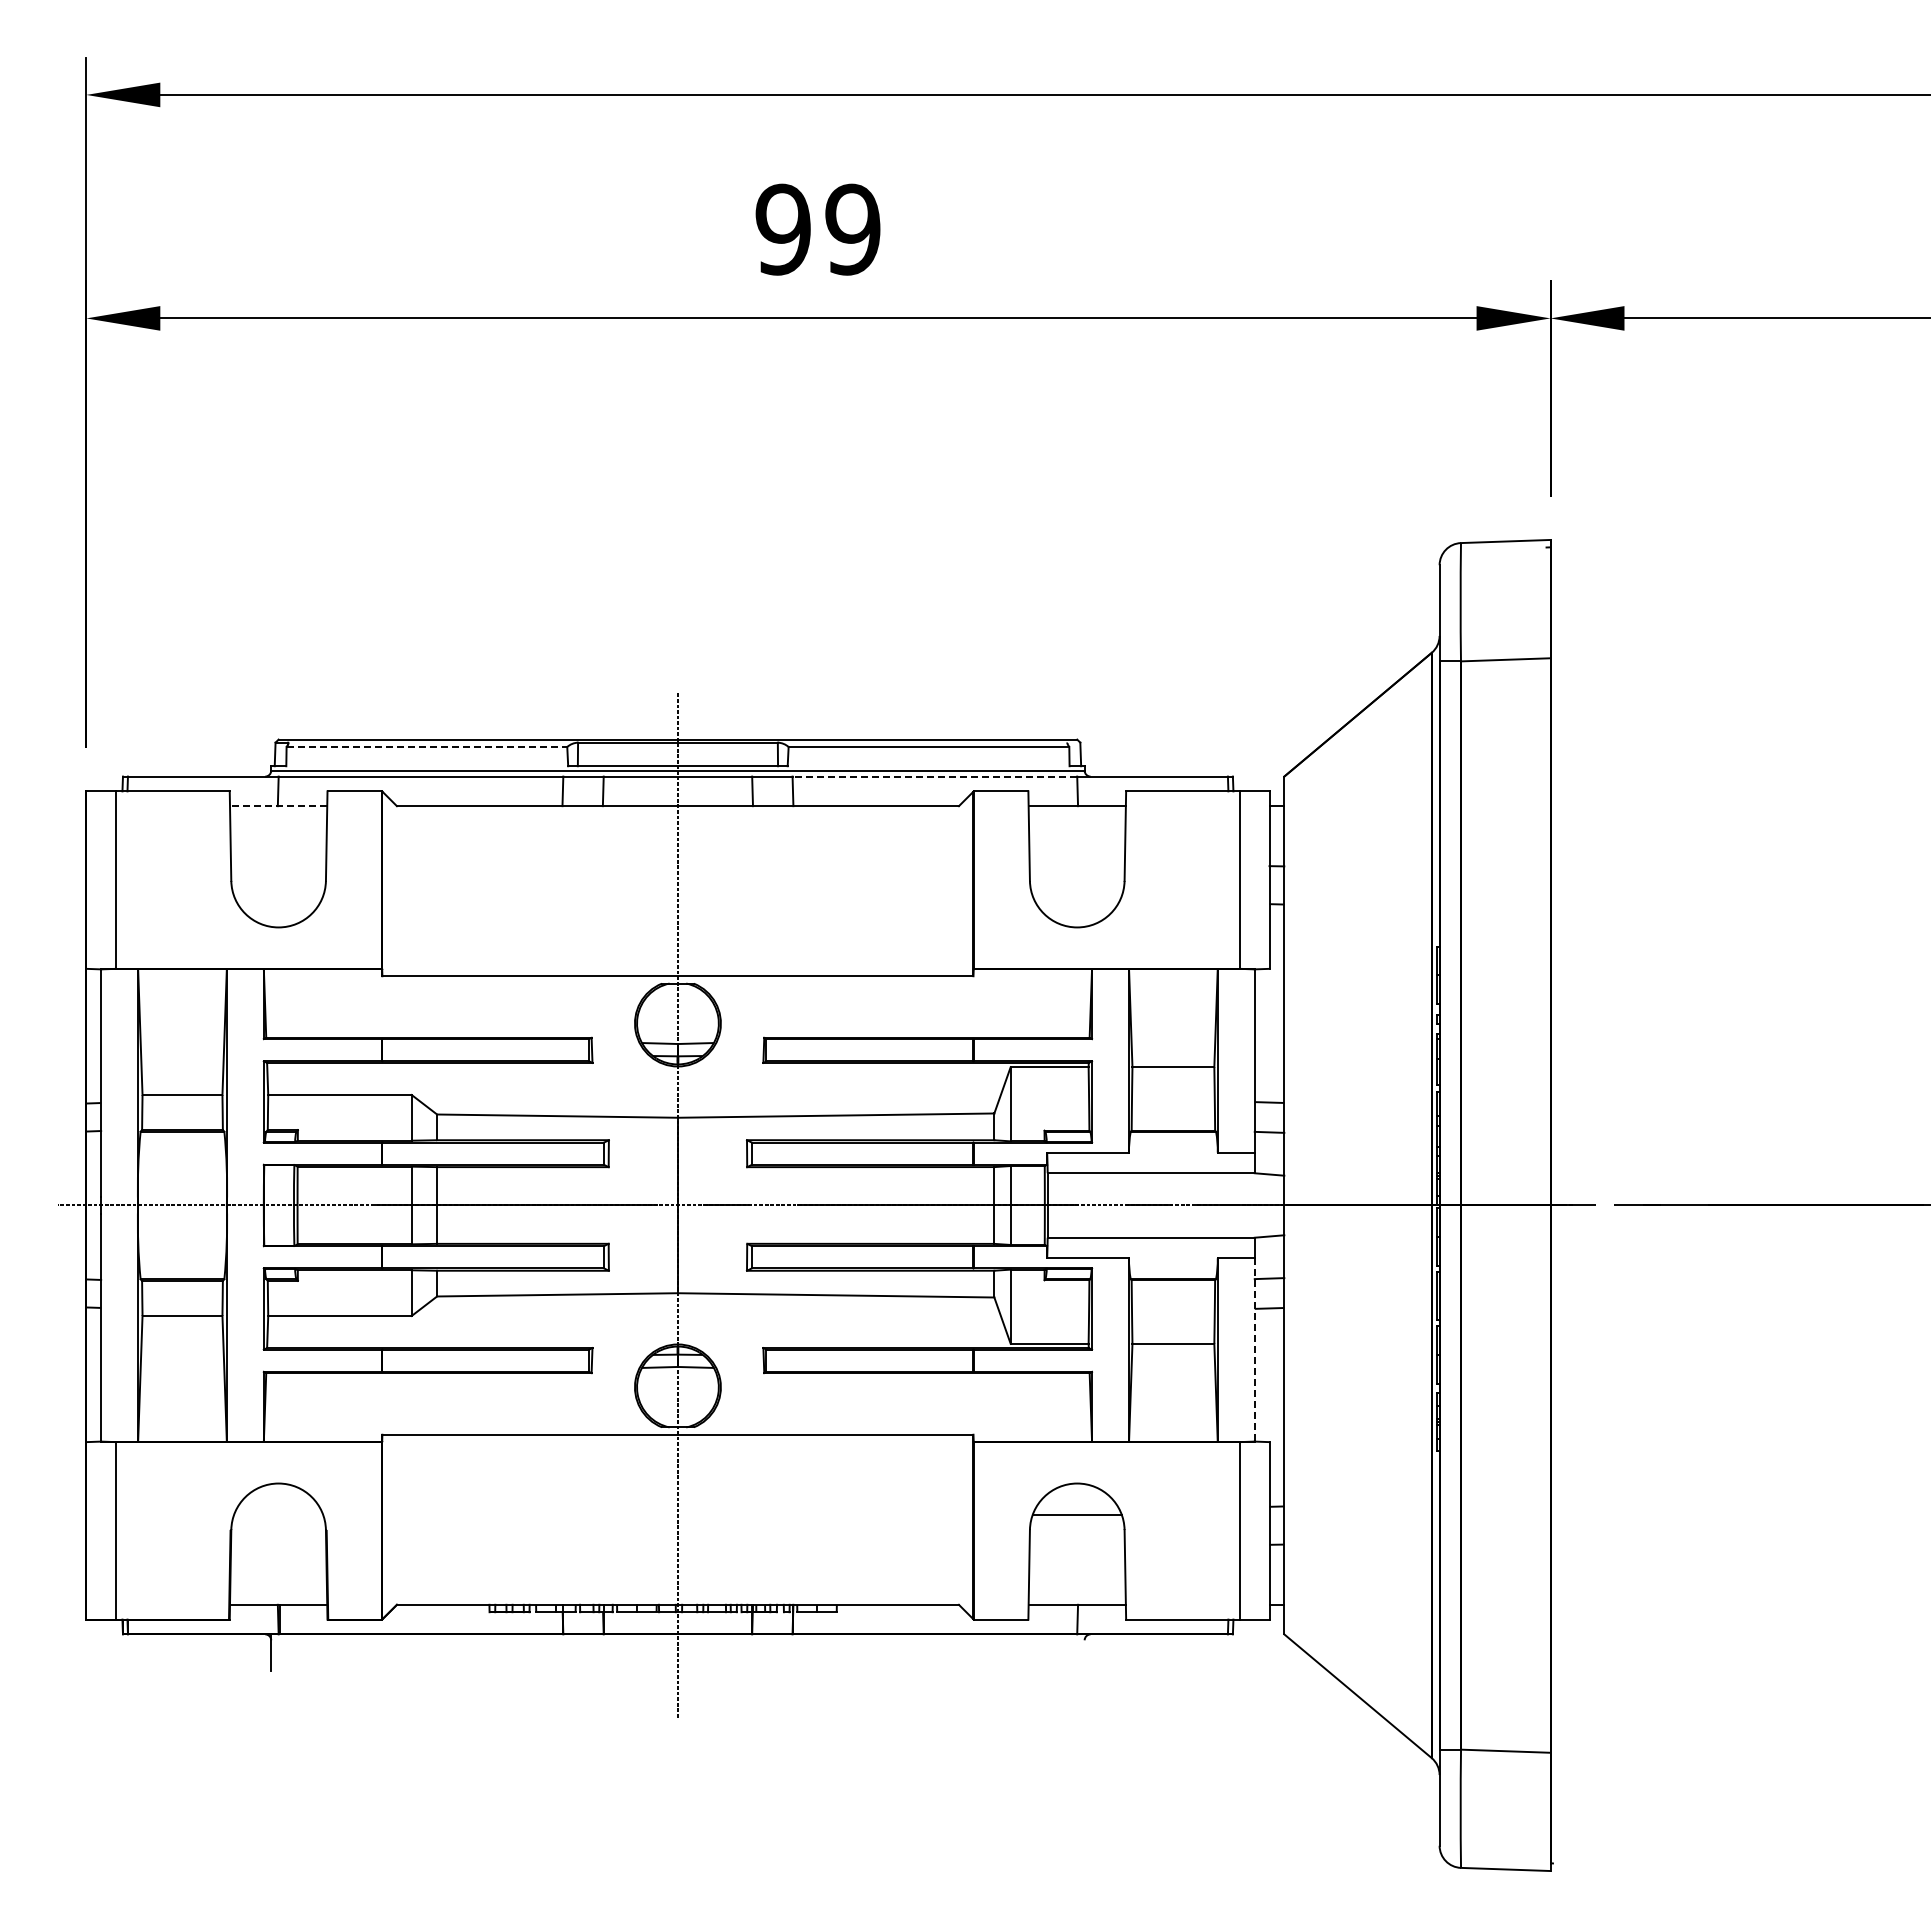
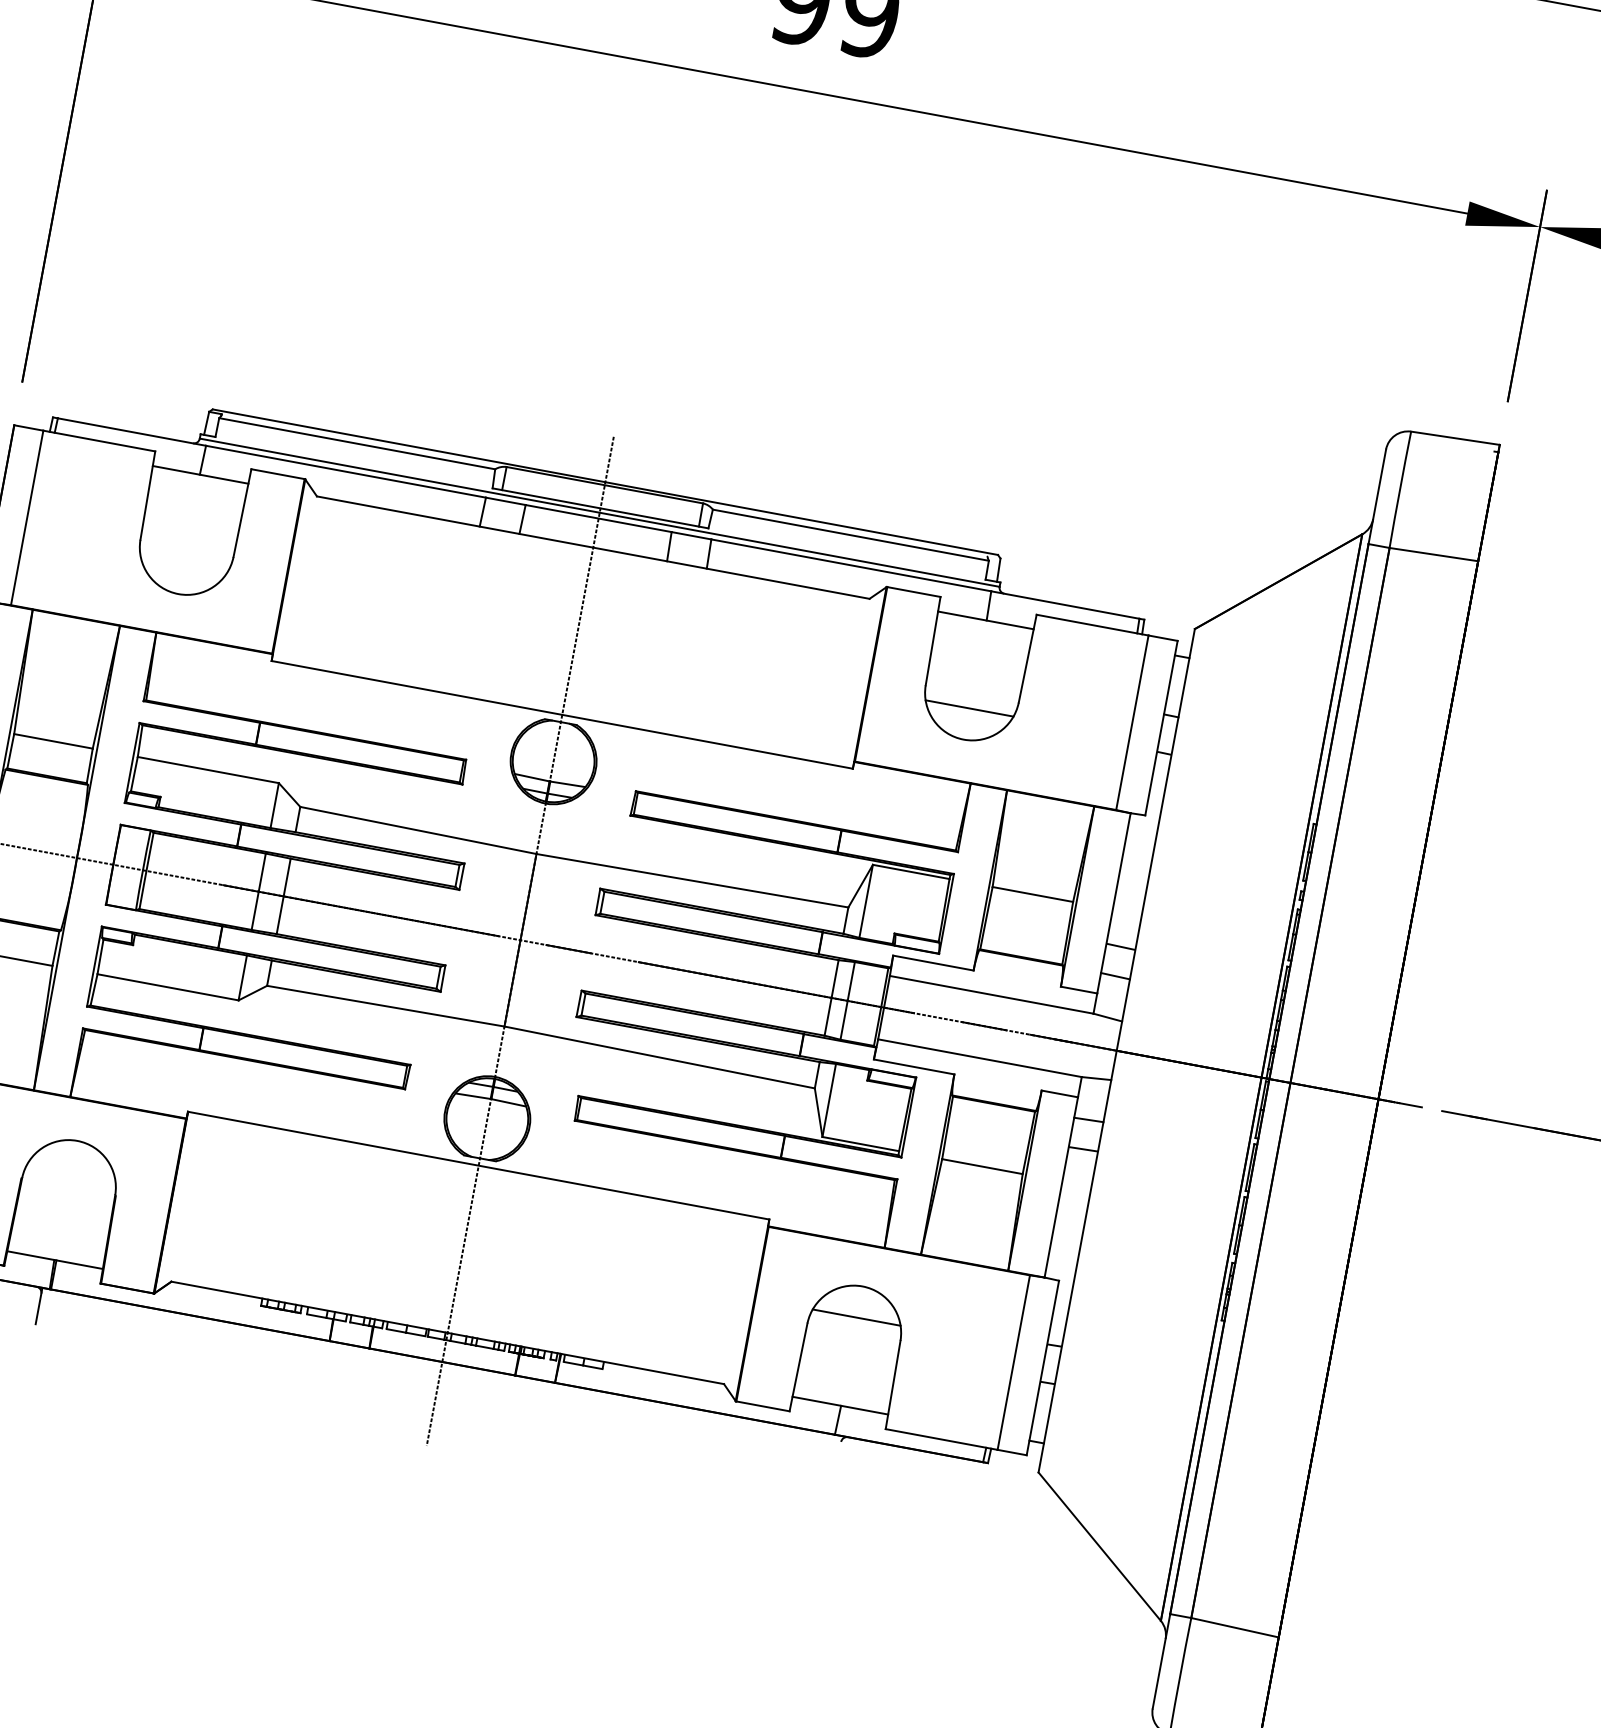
line: (427, 747) -> (357, 444), dashed -> solid
line: (934, 776) -> (850, 565), dashed -> solid
line: (278, 806) -> (200, 475), dashed -> solid
line: (1076, 895) -> (968, 708), added
line: (1254, 1349) -> (1061, 1186), dashed -> solid

